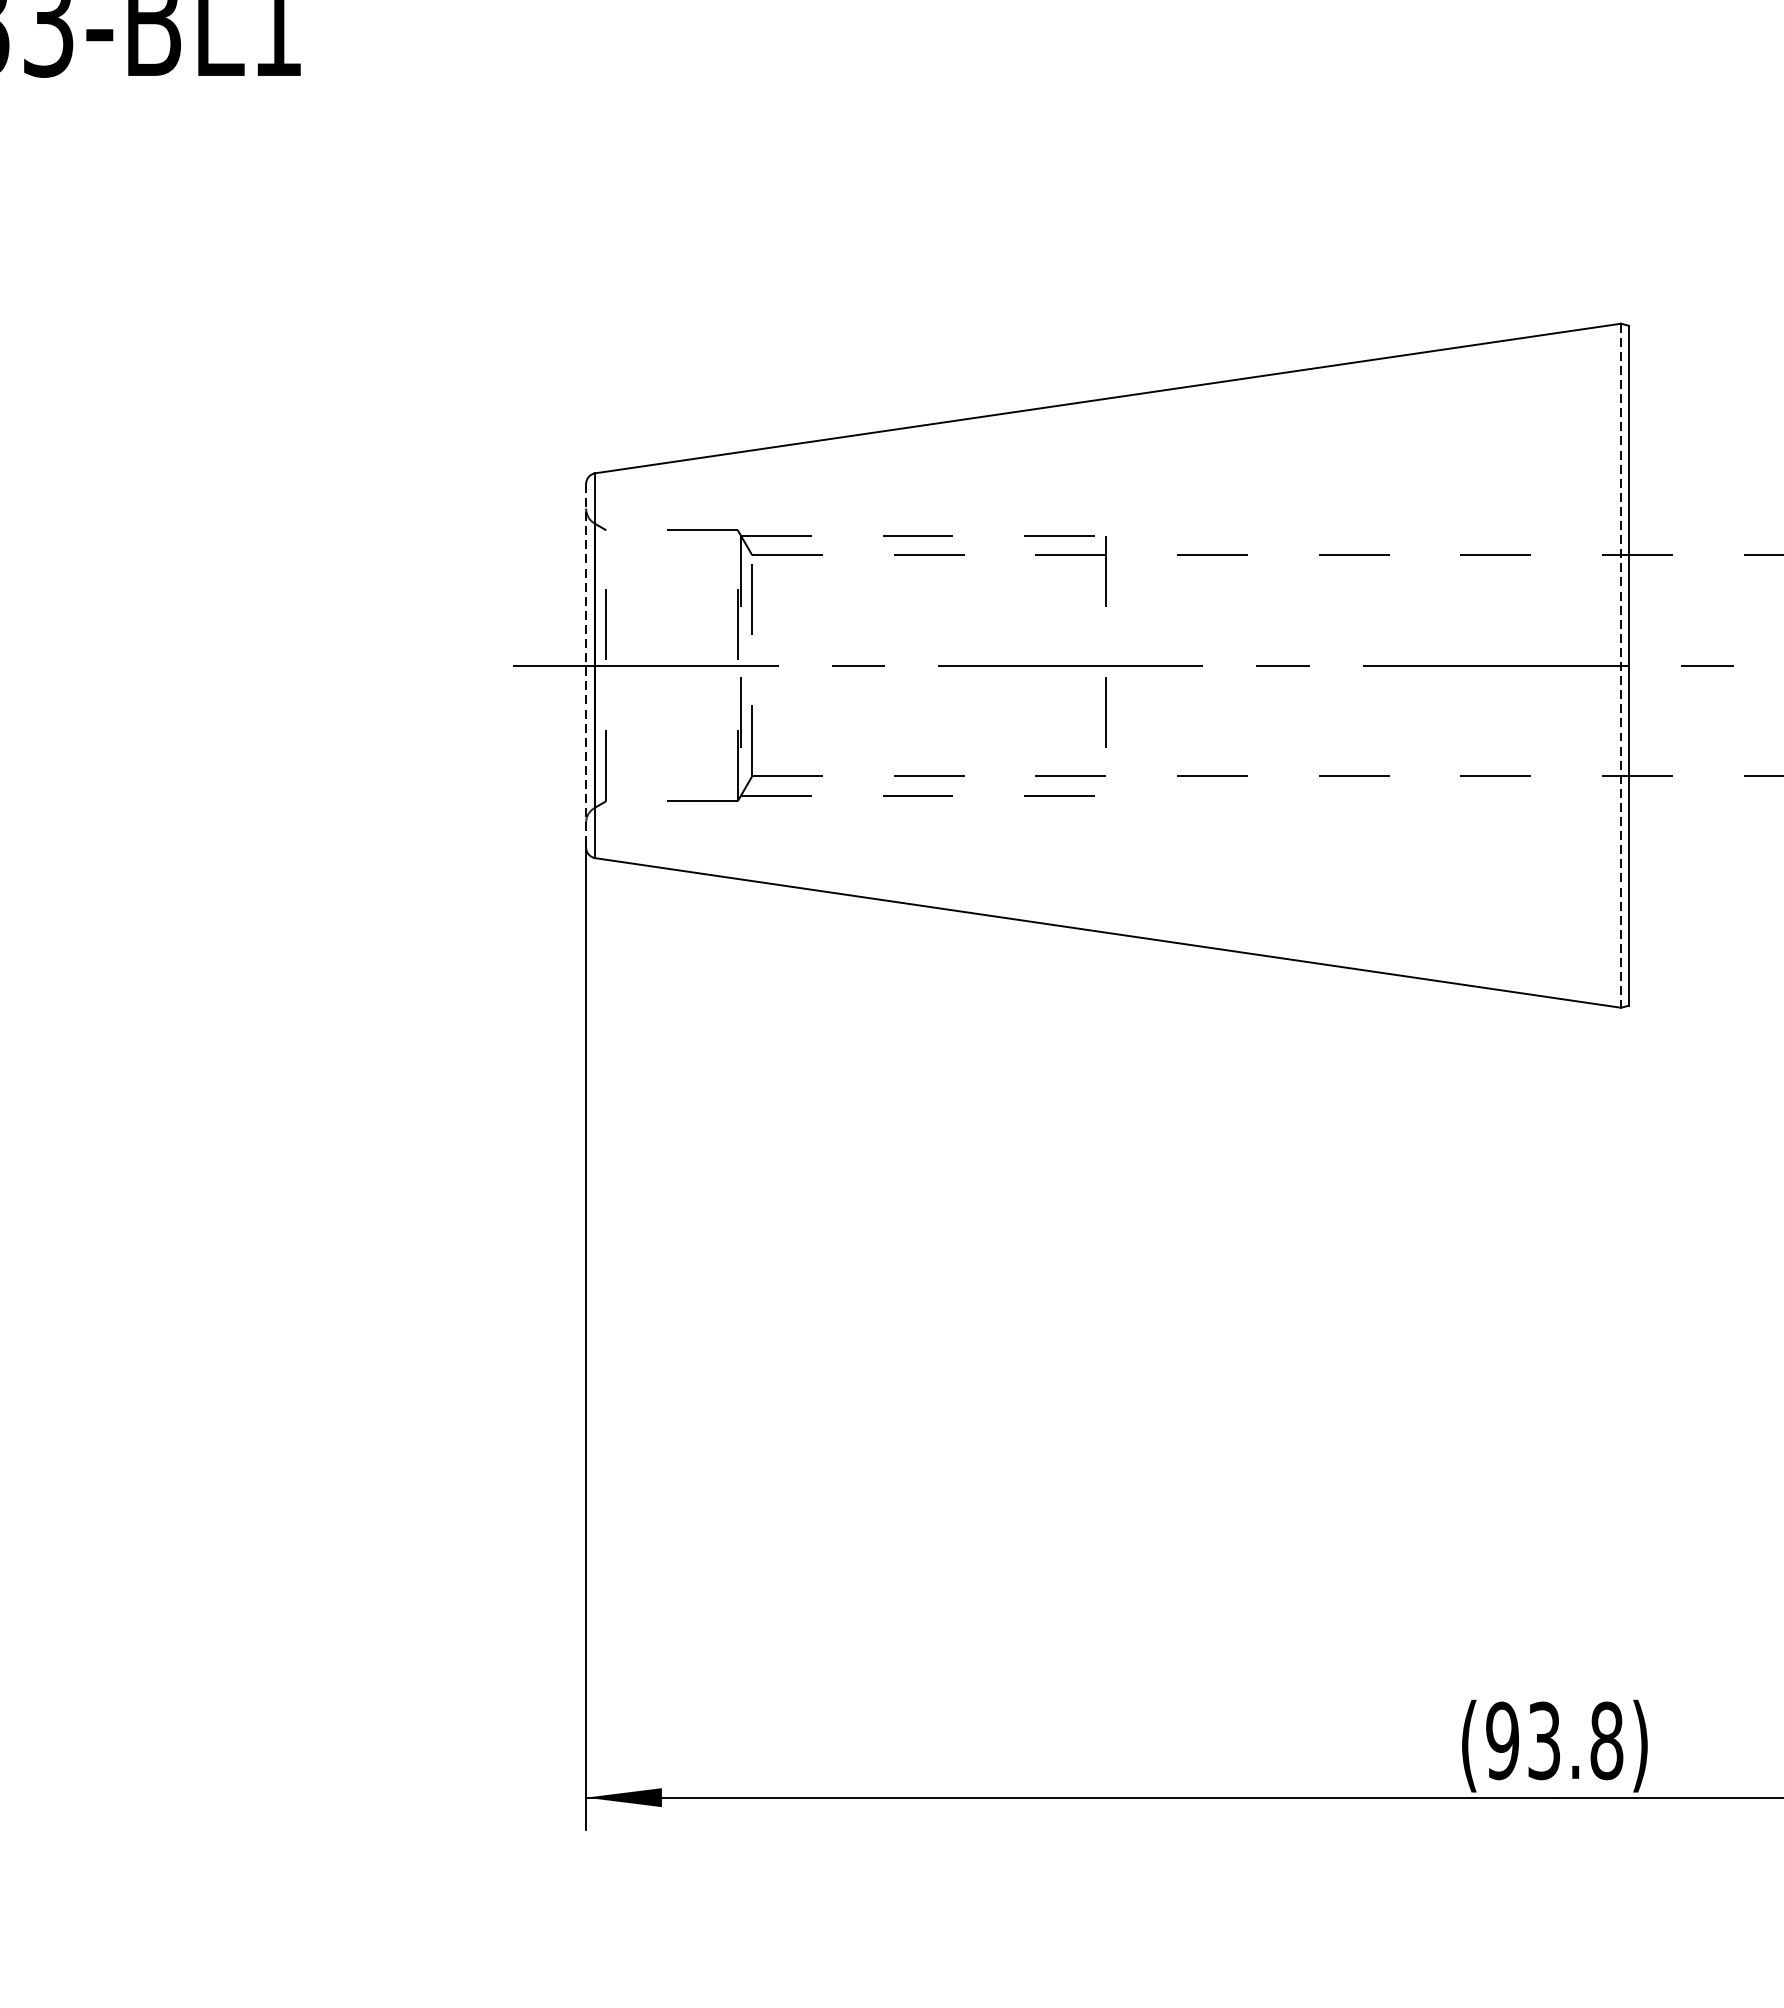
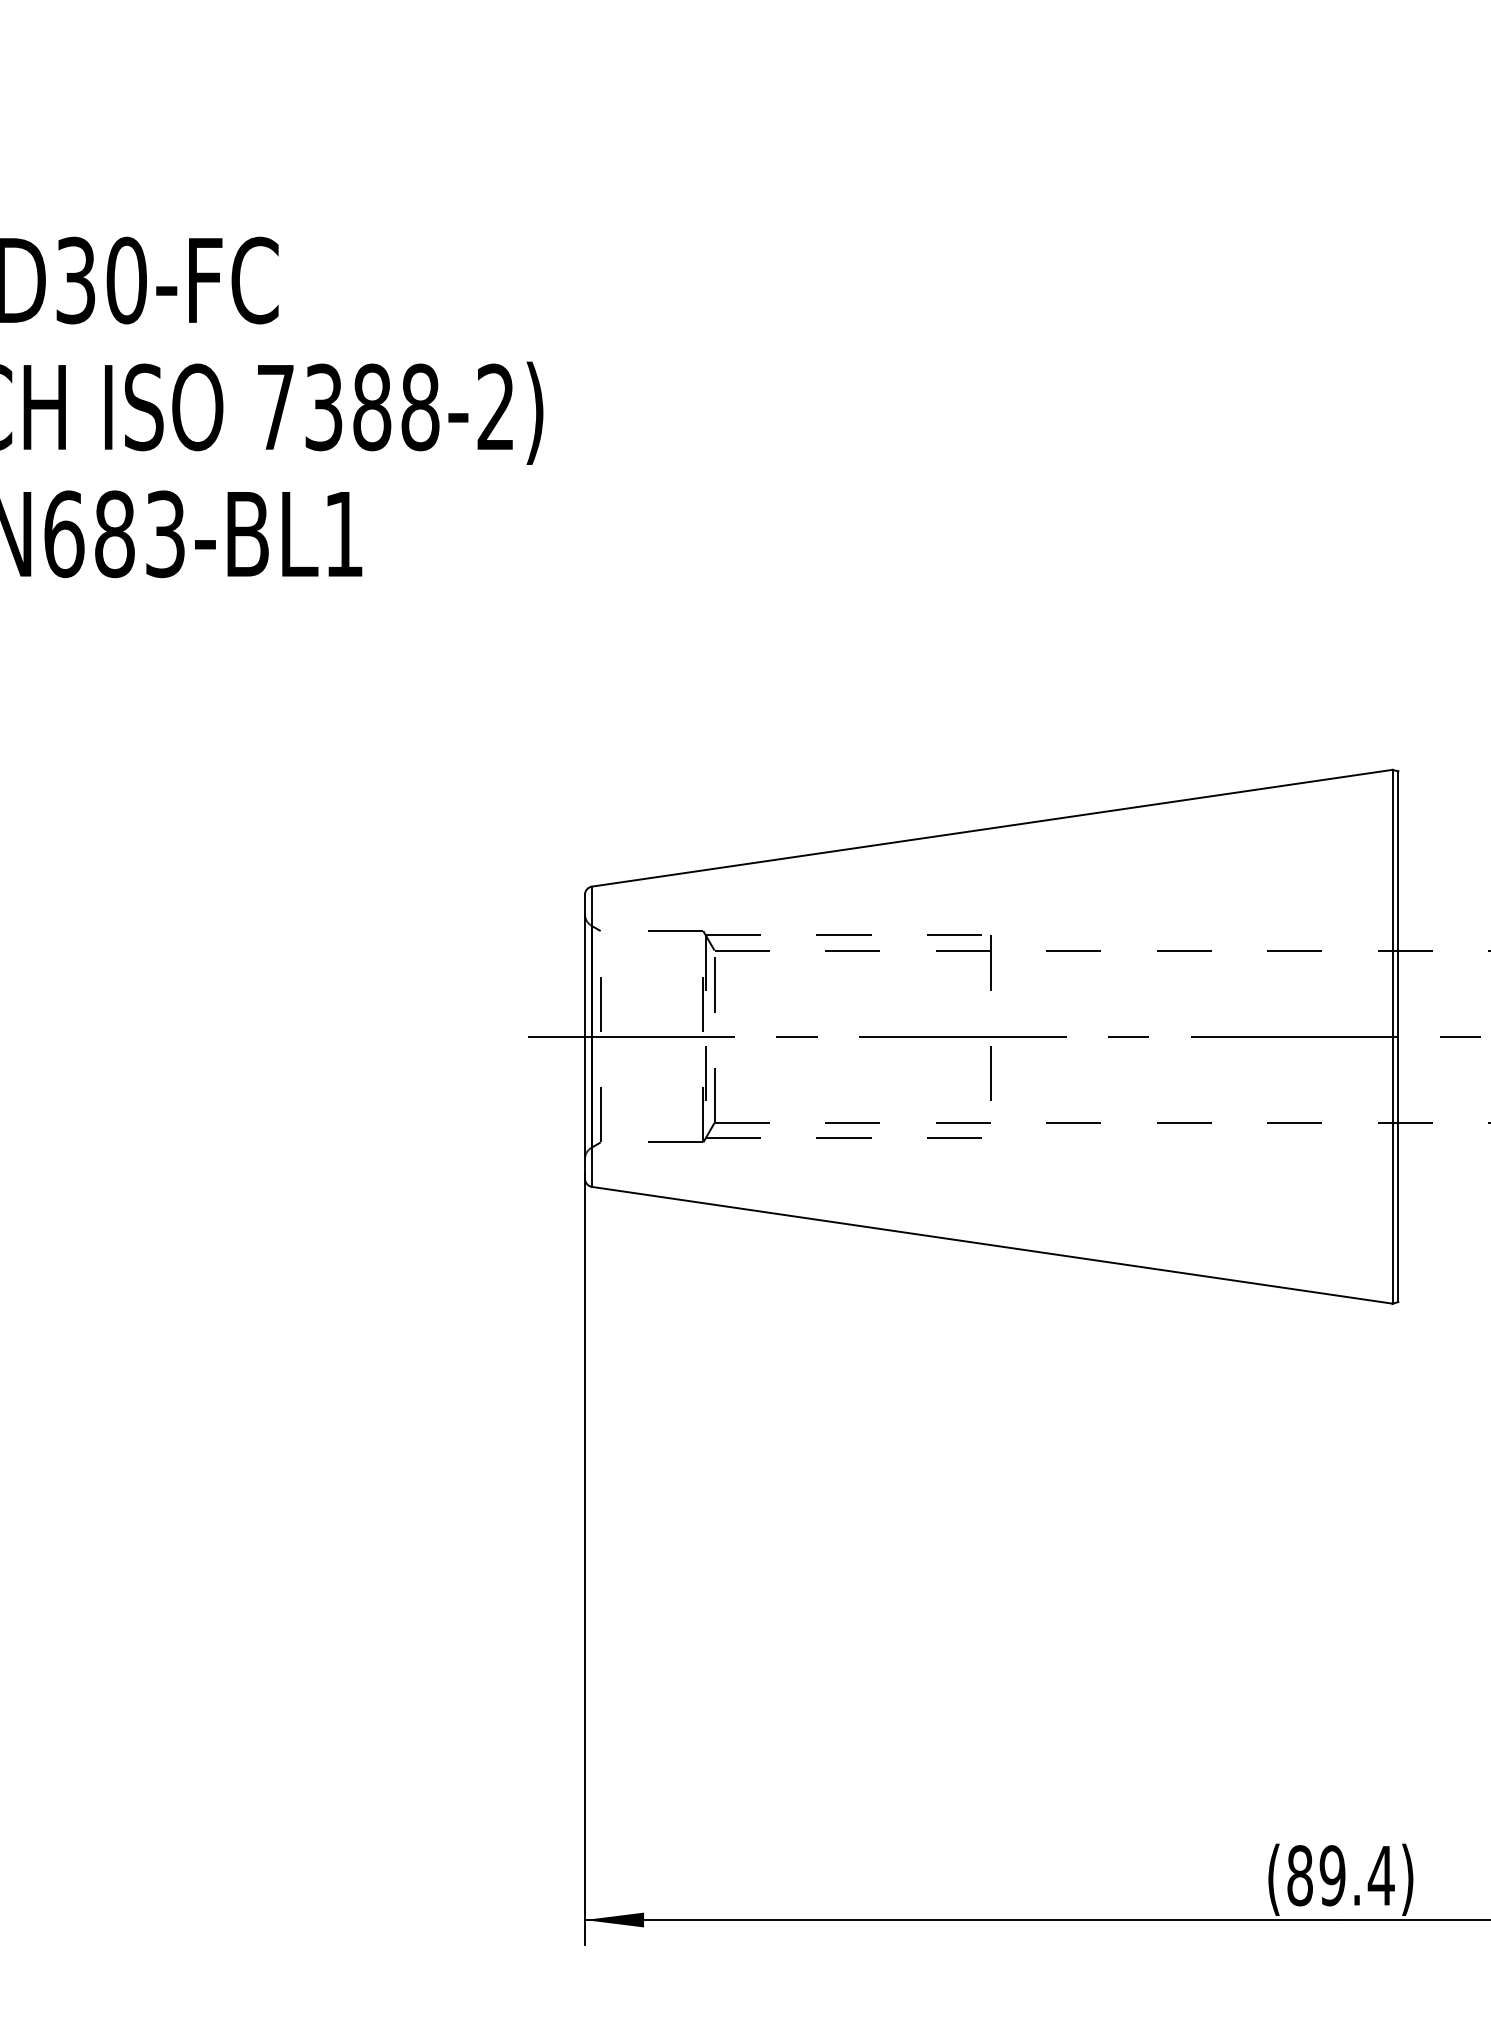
line: (585, 665) -> (584, 1036), dashed -> solid
line: (1621, 665) -> (1392, 1036), dashed -> solid
text: (1554, 1740) -> (1340, 1875), (93.8) -> (89.4)

